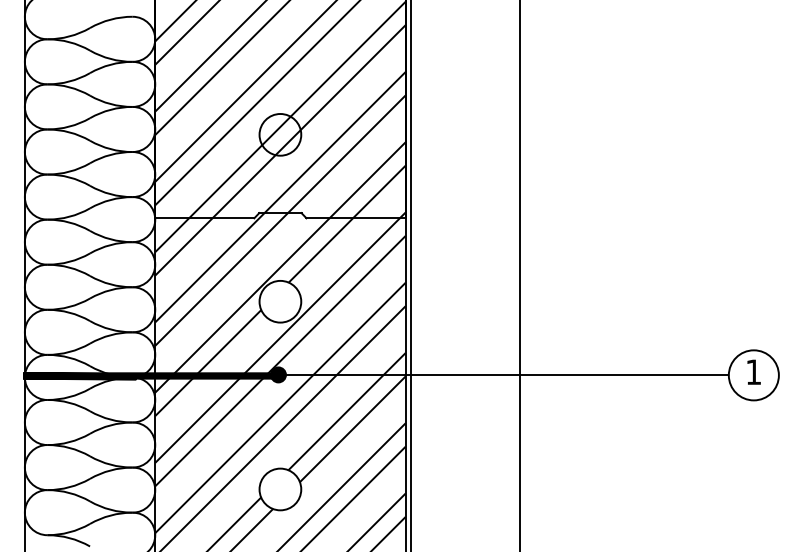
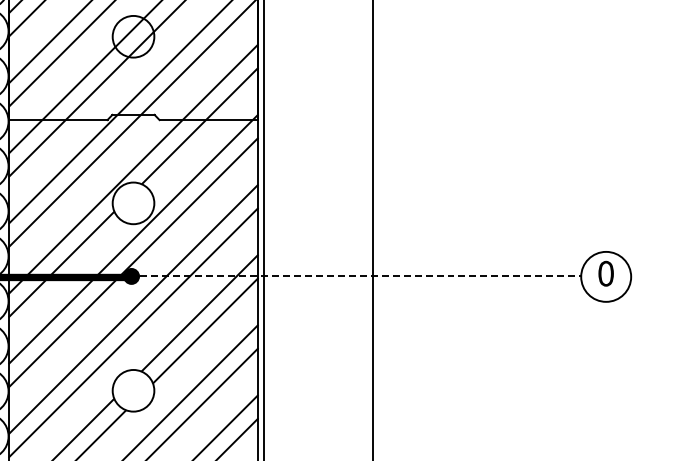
text: (753, 372) -> (605, 274), 1 -> 0
line: (507, 374) -> (360, 276), solid -> dashed

